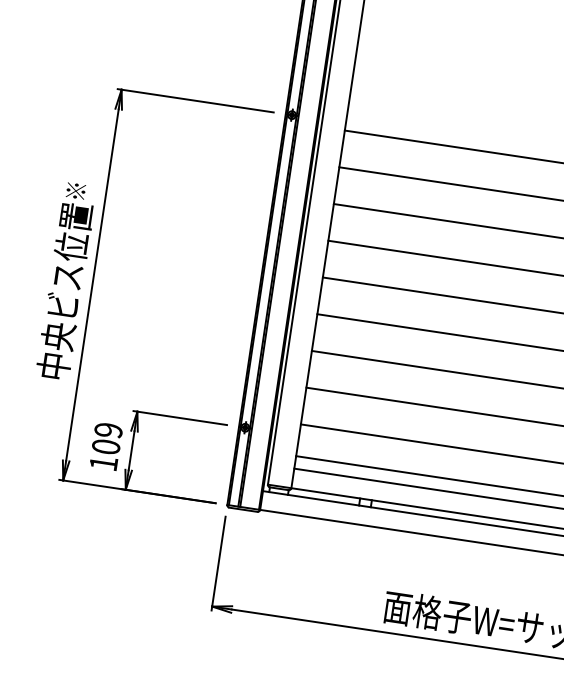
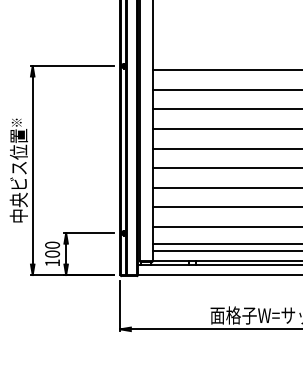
text: (108, 428) -> (52, 244), 109 -> 100

